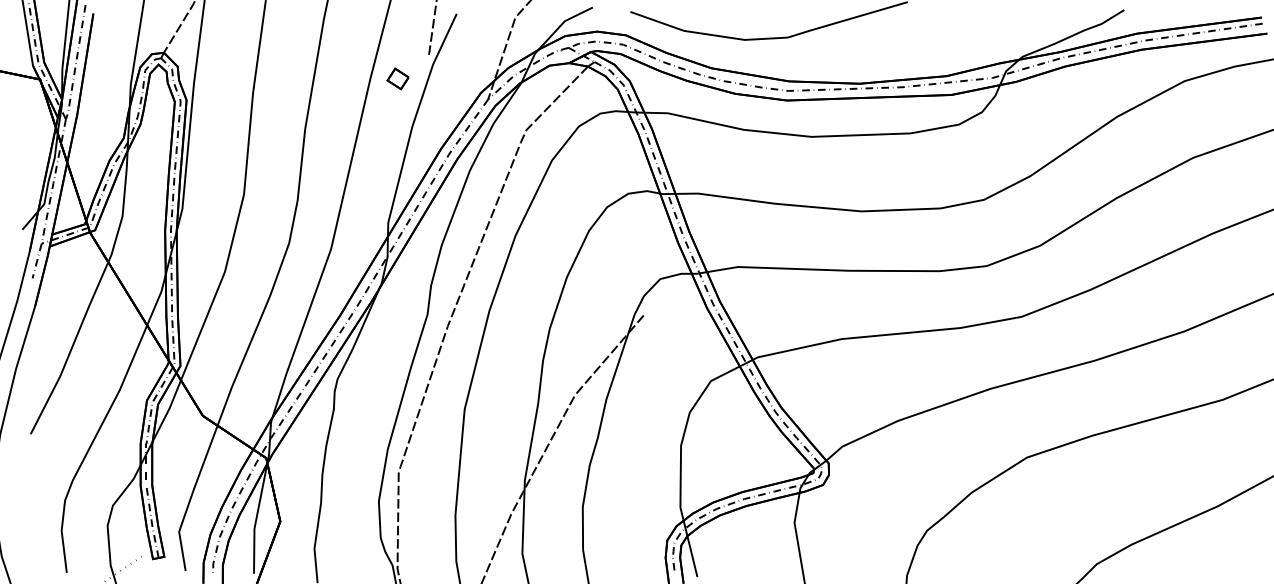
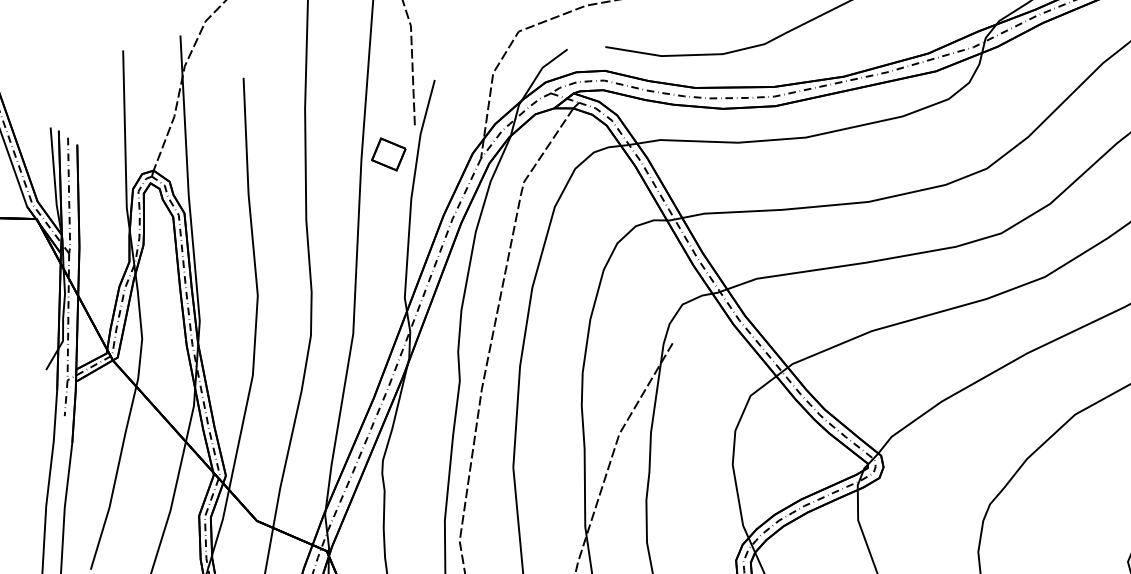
part: (397, 78) -> (388, 154), size x1.67

